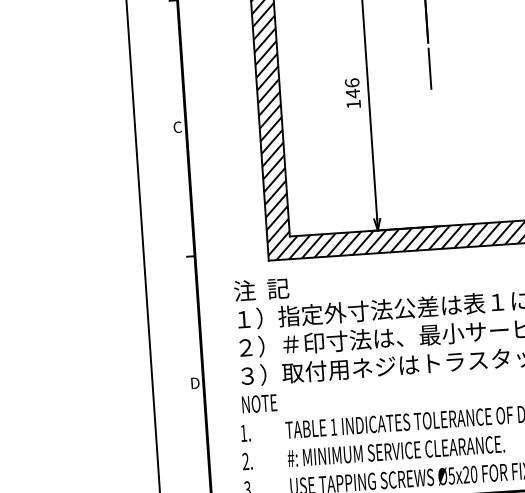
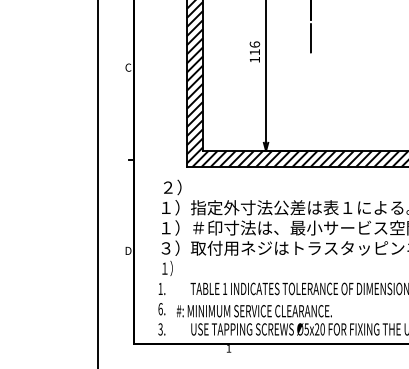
text: (352, 92) -> (254, 51), 146 -> 116
text: (260, 289) -> (179, 187), 注  記 -> ２）
text: (244, 347) -> (165, 227), ２） -> １）
text: (259, 403) -> (173, 268), NOTE -> １）
text: (395, 451) -> (253, 311), moved
text: (245, 462) -> (160, 309), 2. -> 6.

